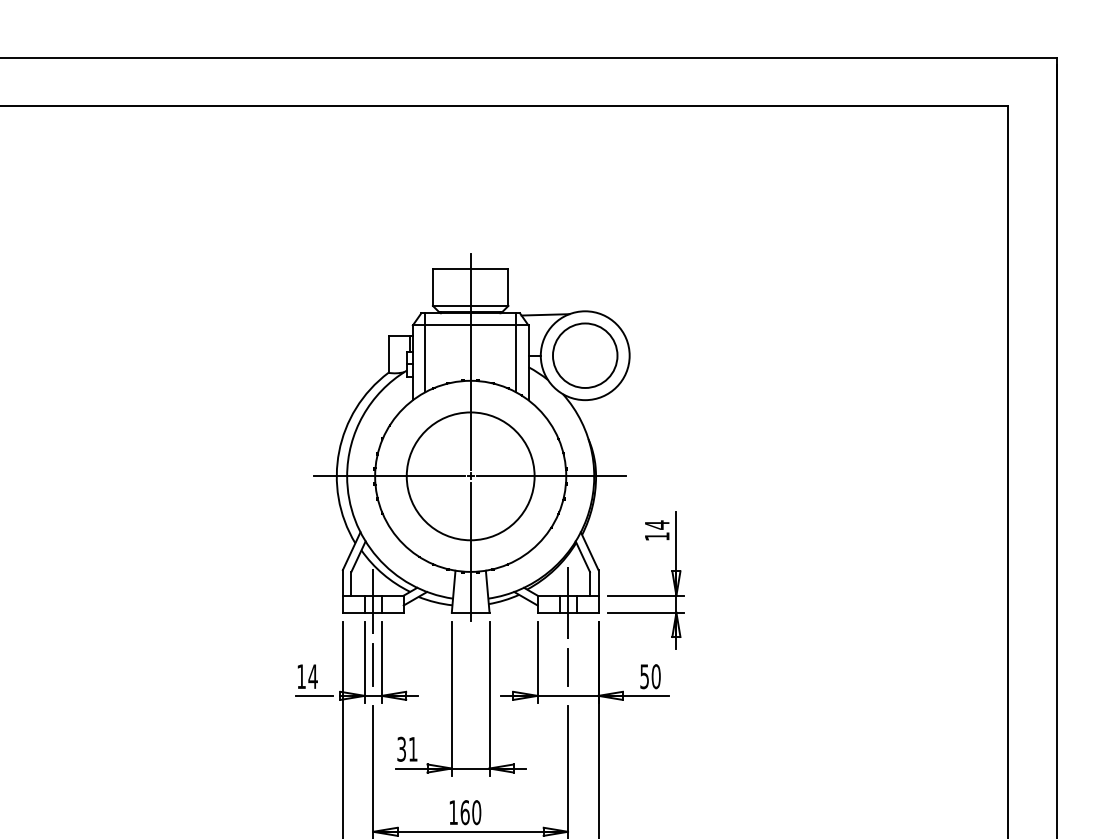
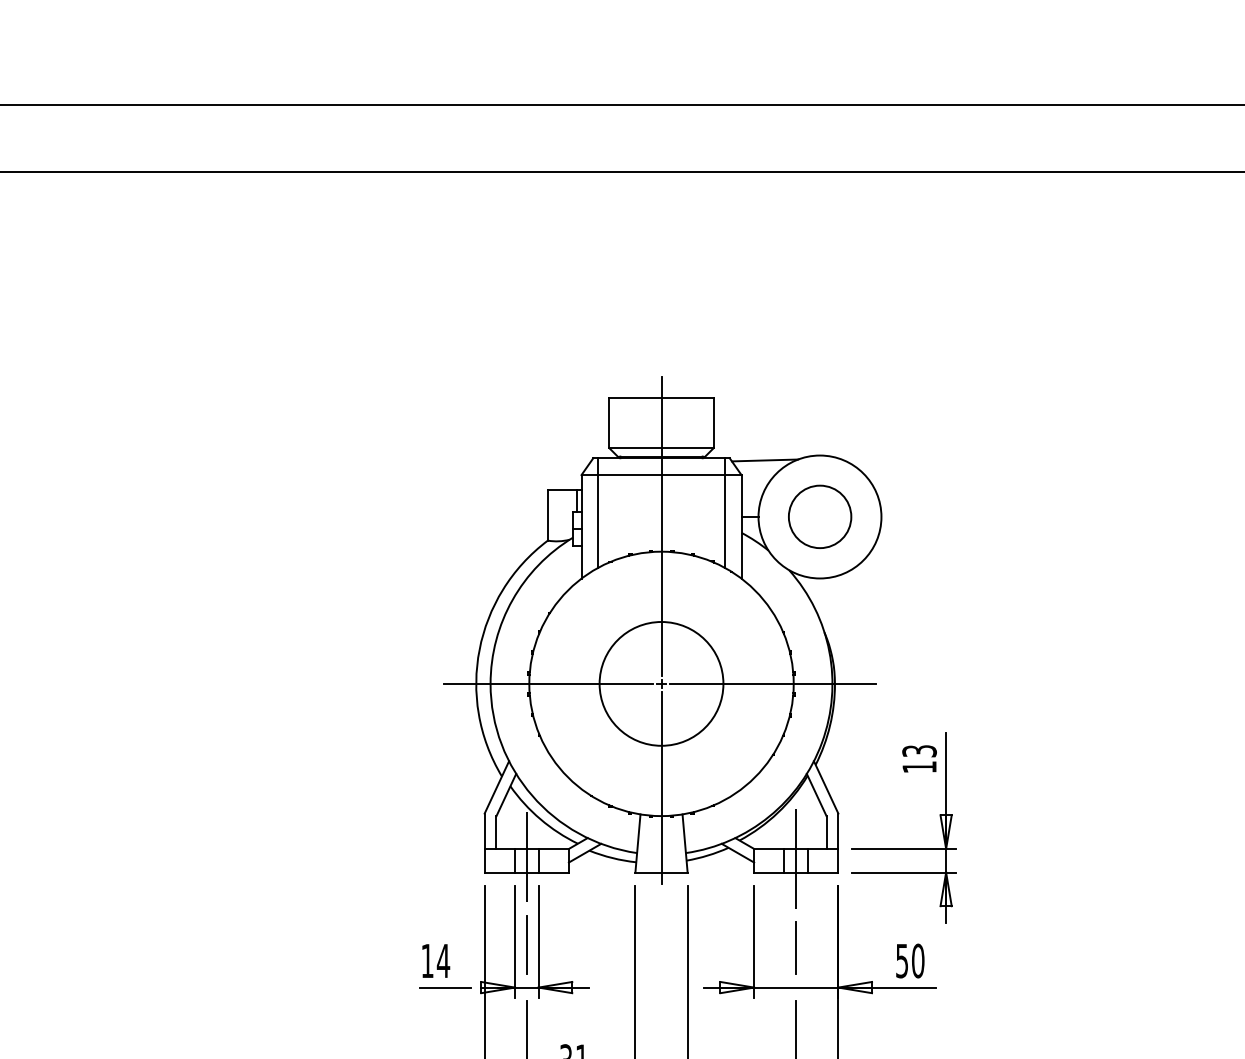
circle: (585, 355) -> (820, 516), size x0.7
circle: (470, 476) -> (661, 684), size x0.7
text: (656, 524) -> (918, 750), 14 -> 13

